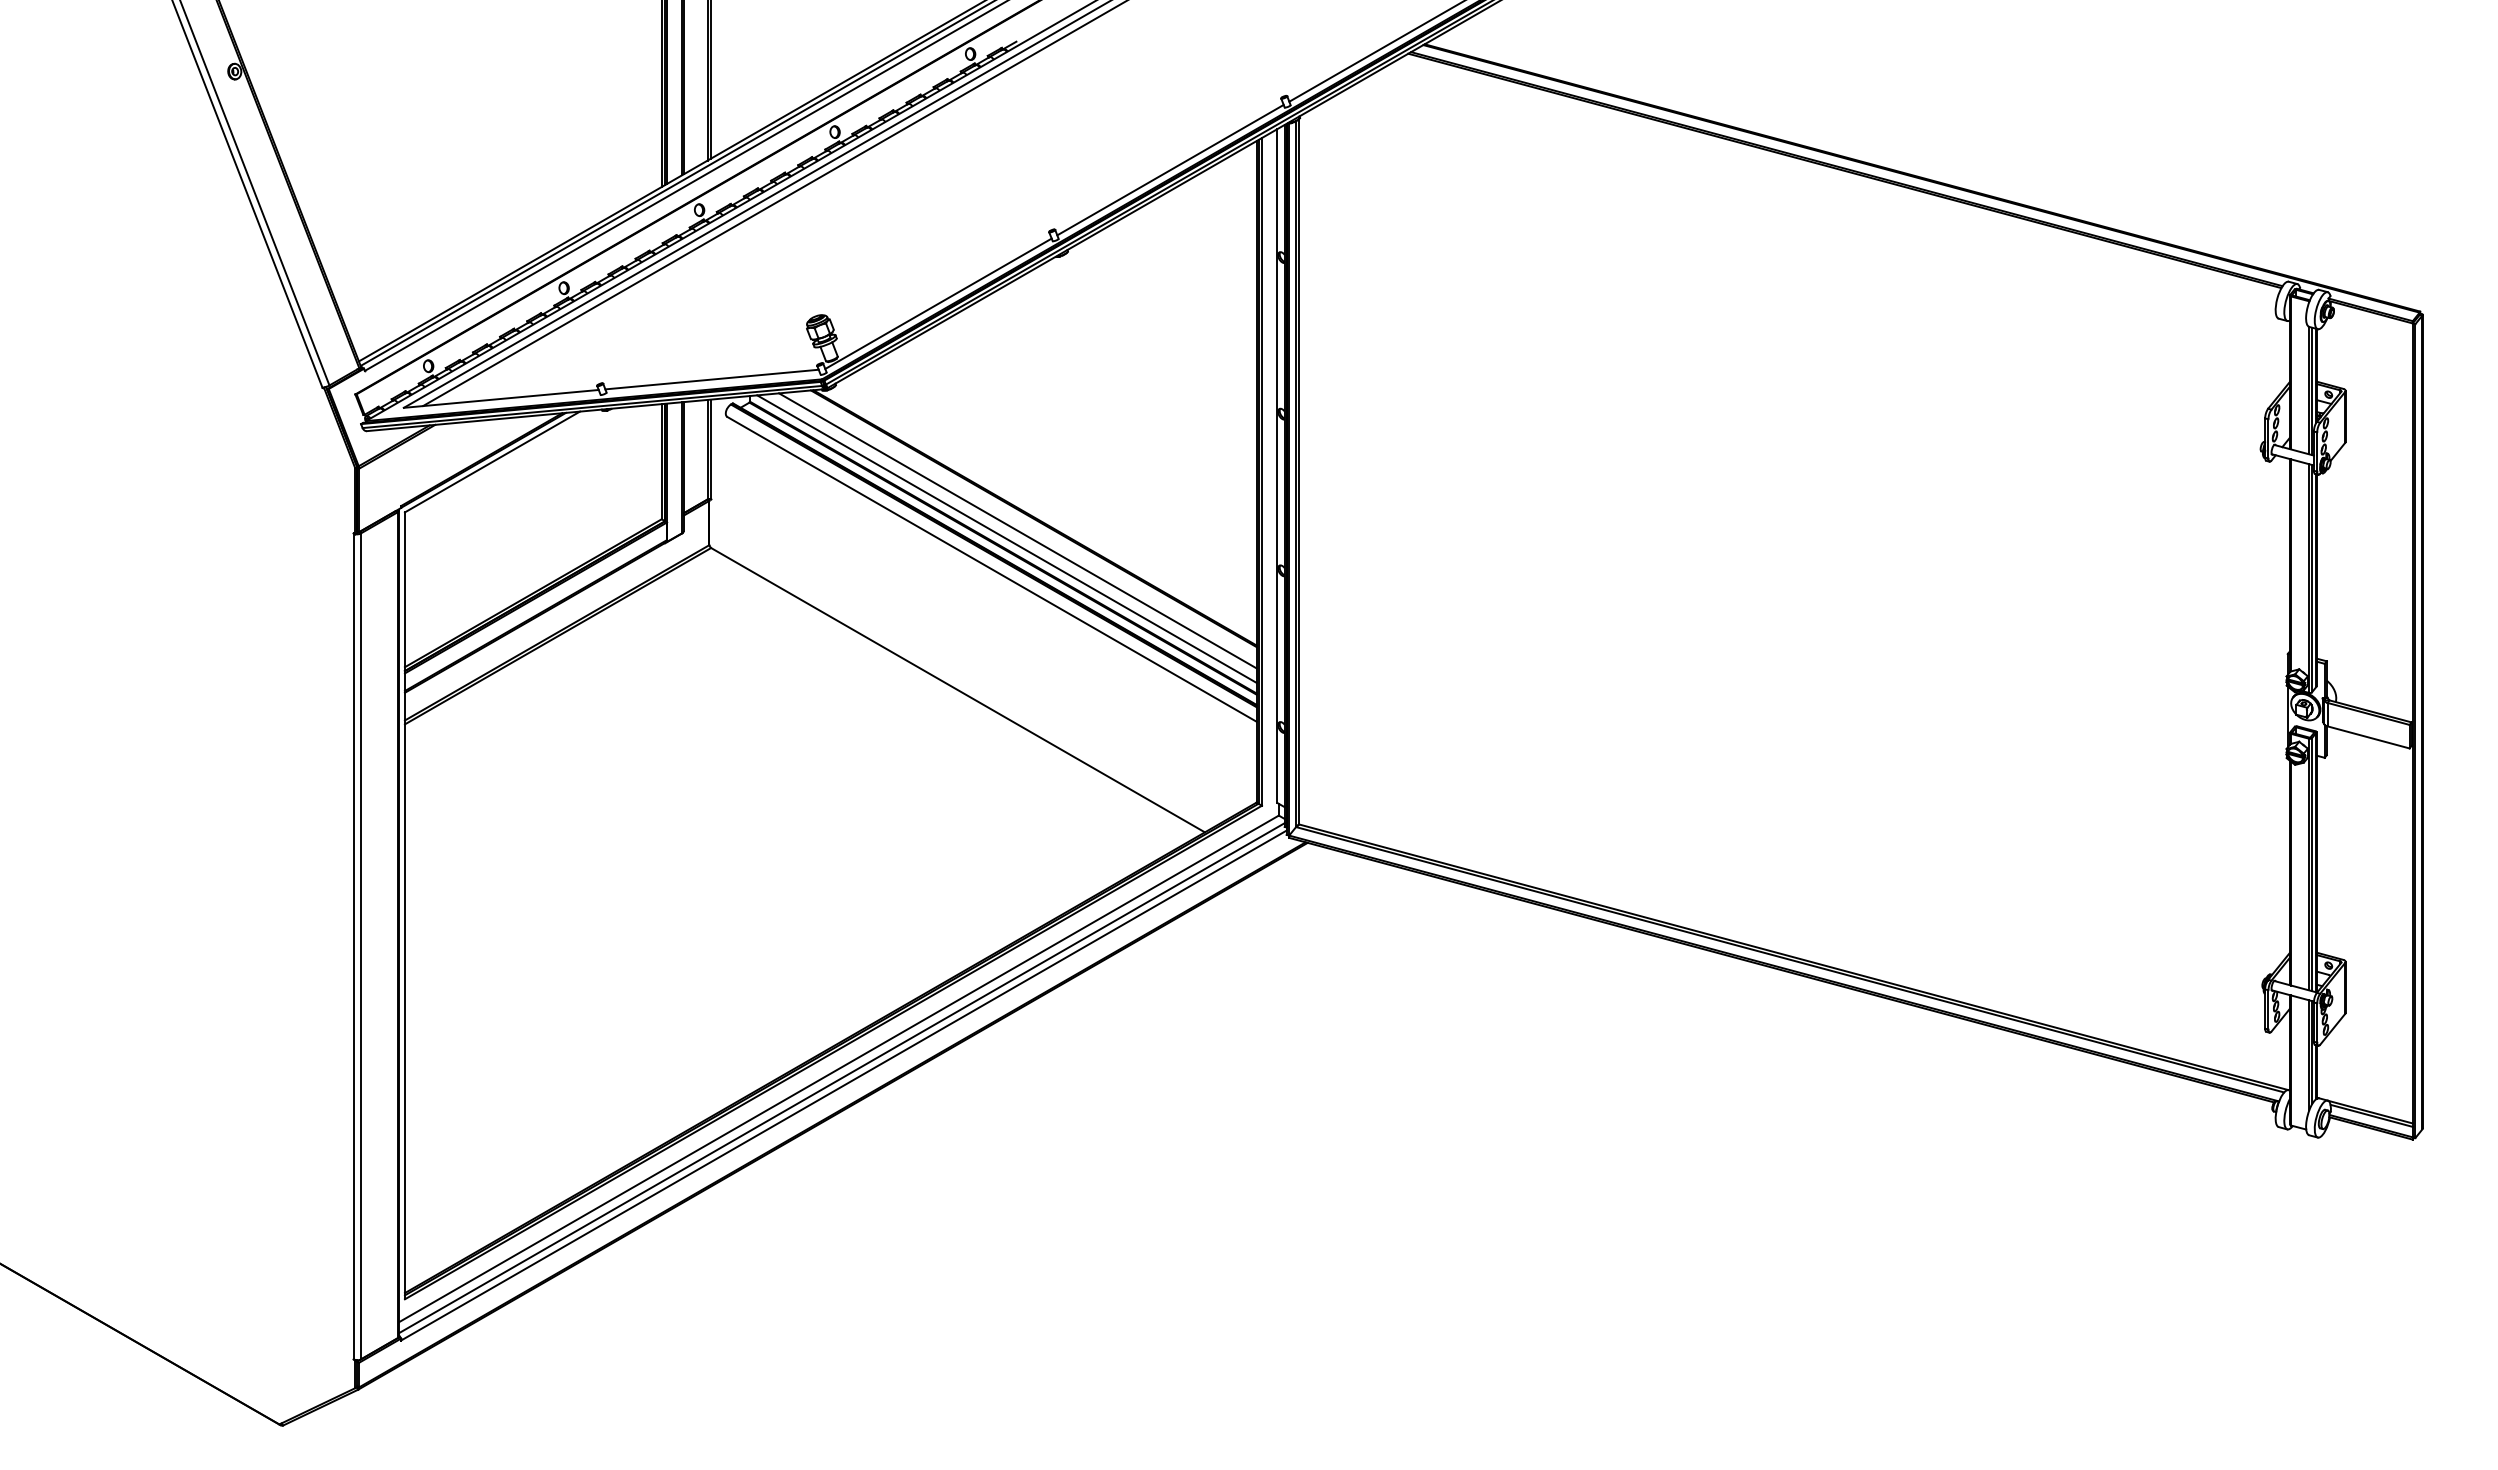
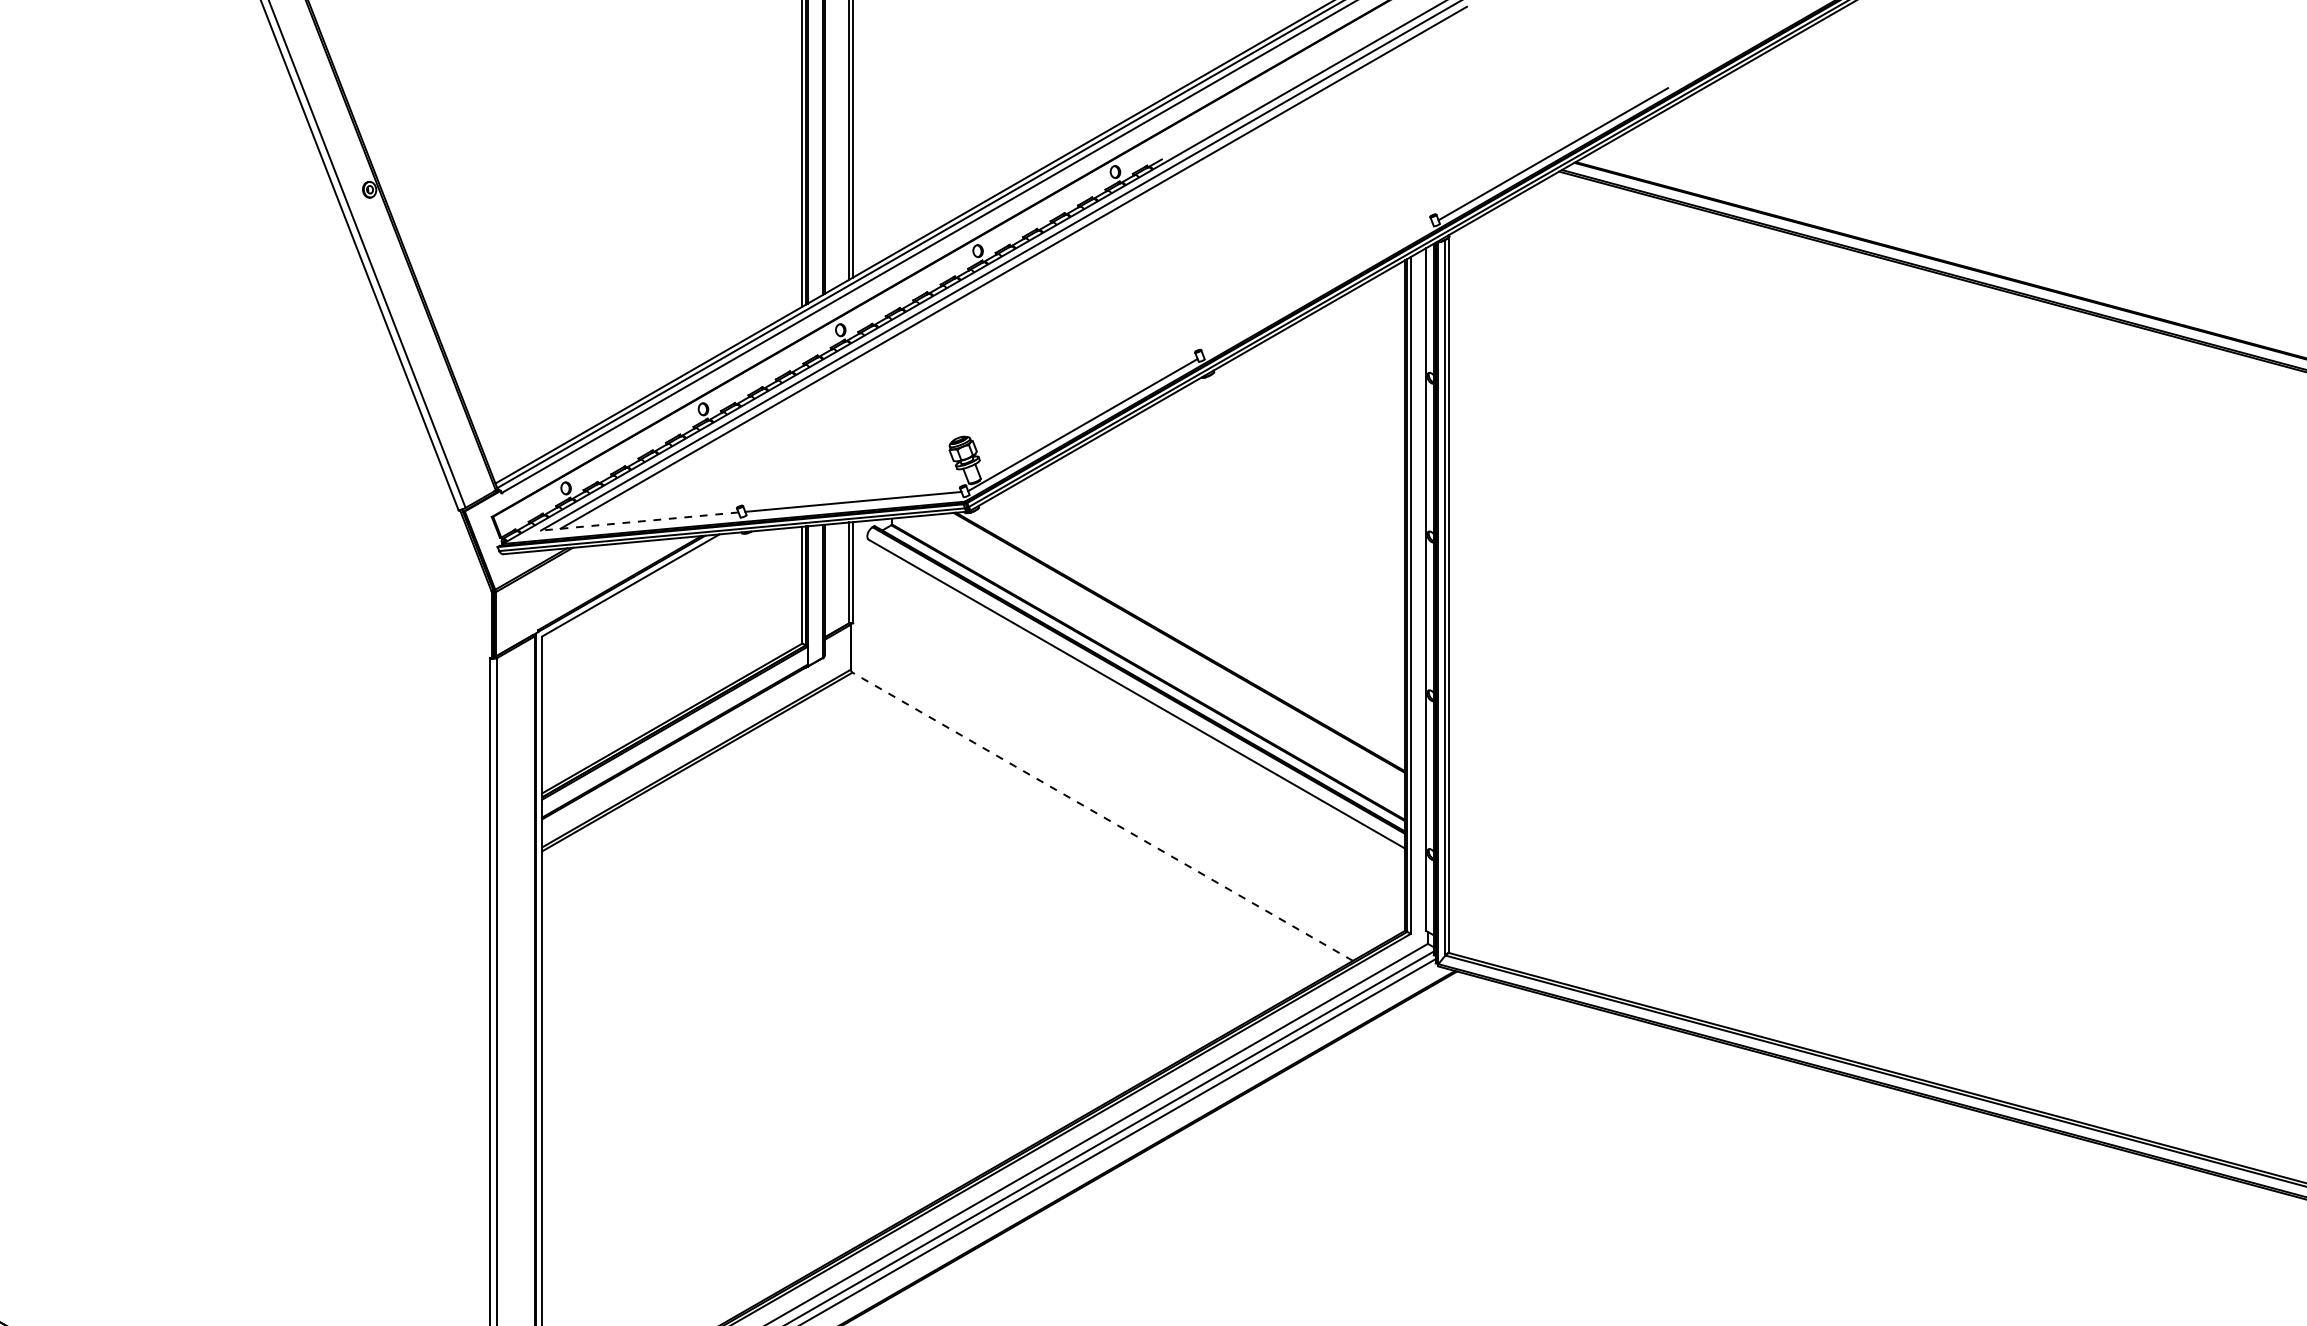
line: (1170, 169) -> (1318, 288), removed
line: (501, 398) -> (639, 521), solid -> dashed
line: (1017, 530) -> (1163, 654), removed
line: (1006, 538) -> (1151, 663), removed
line: (958, 690) -> (1103, 817), solid -> dashed

